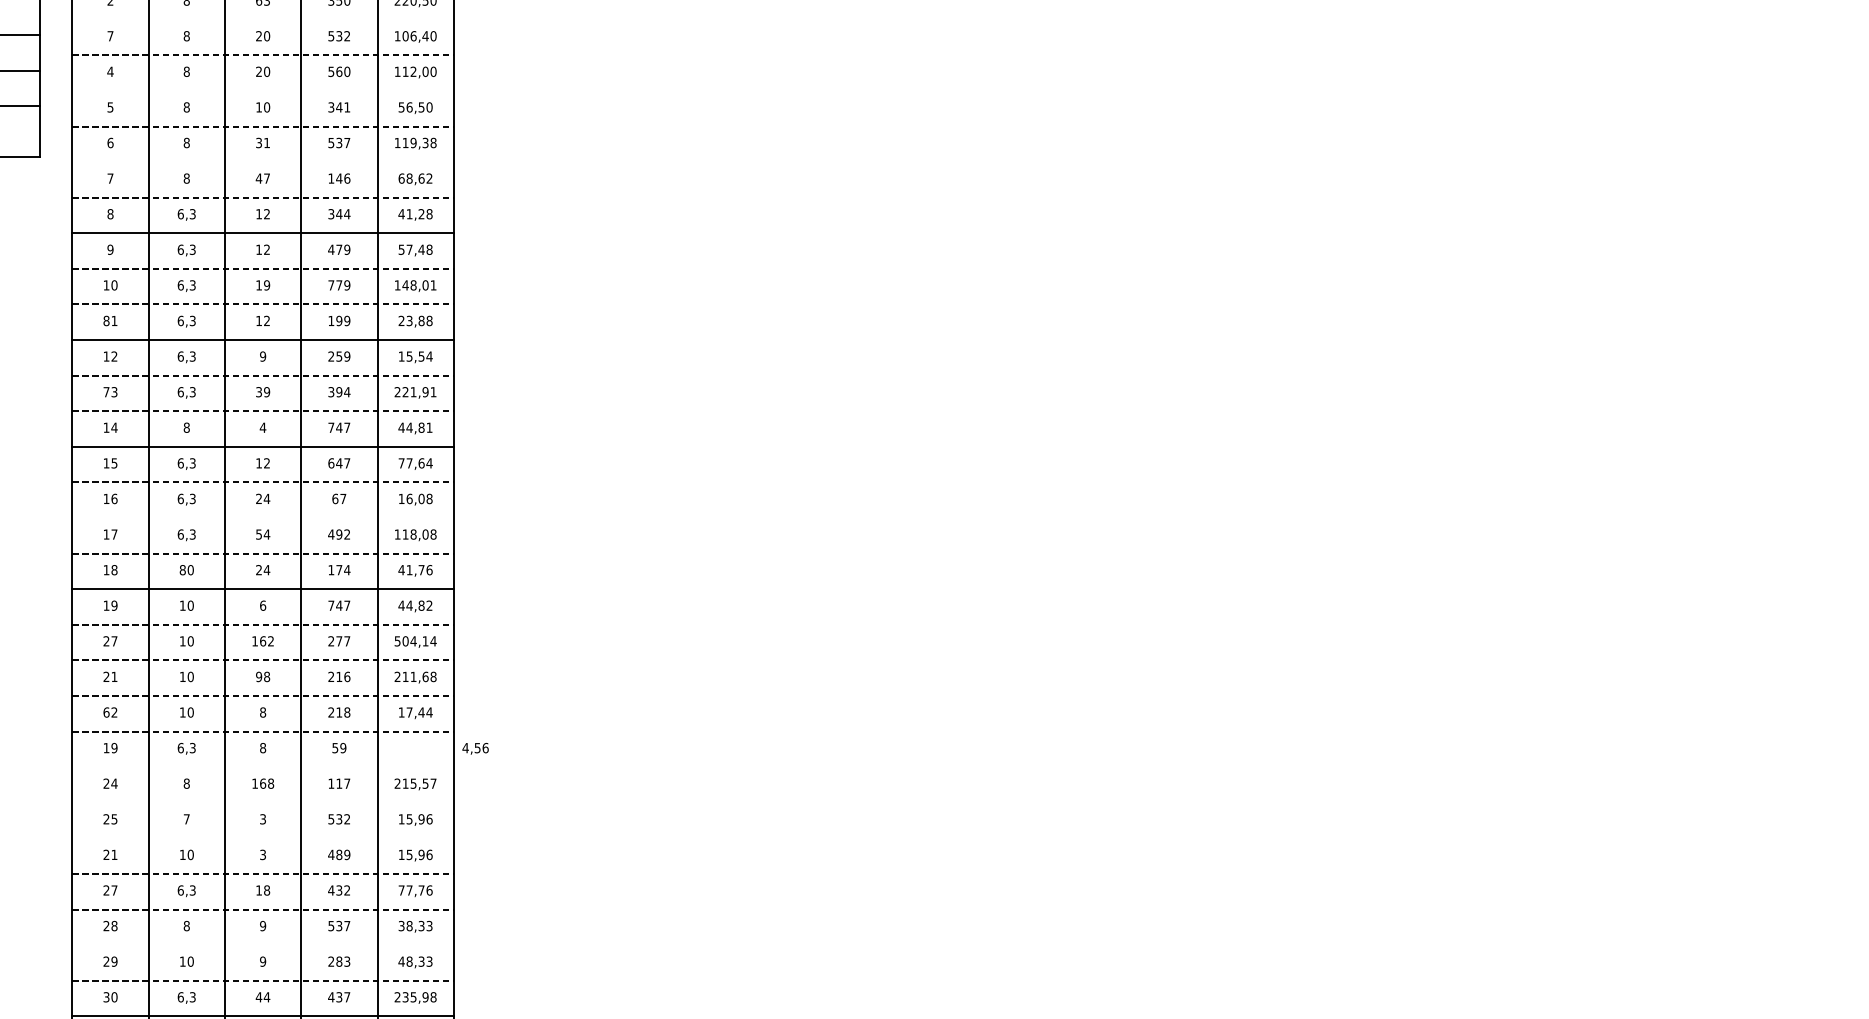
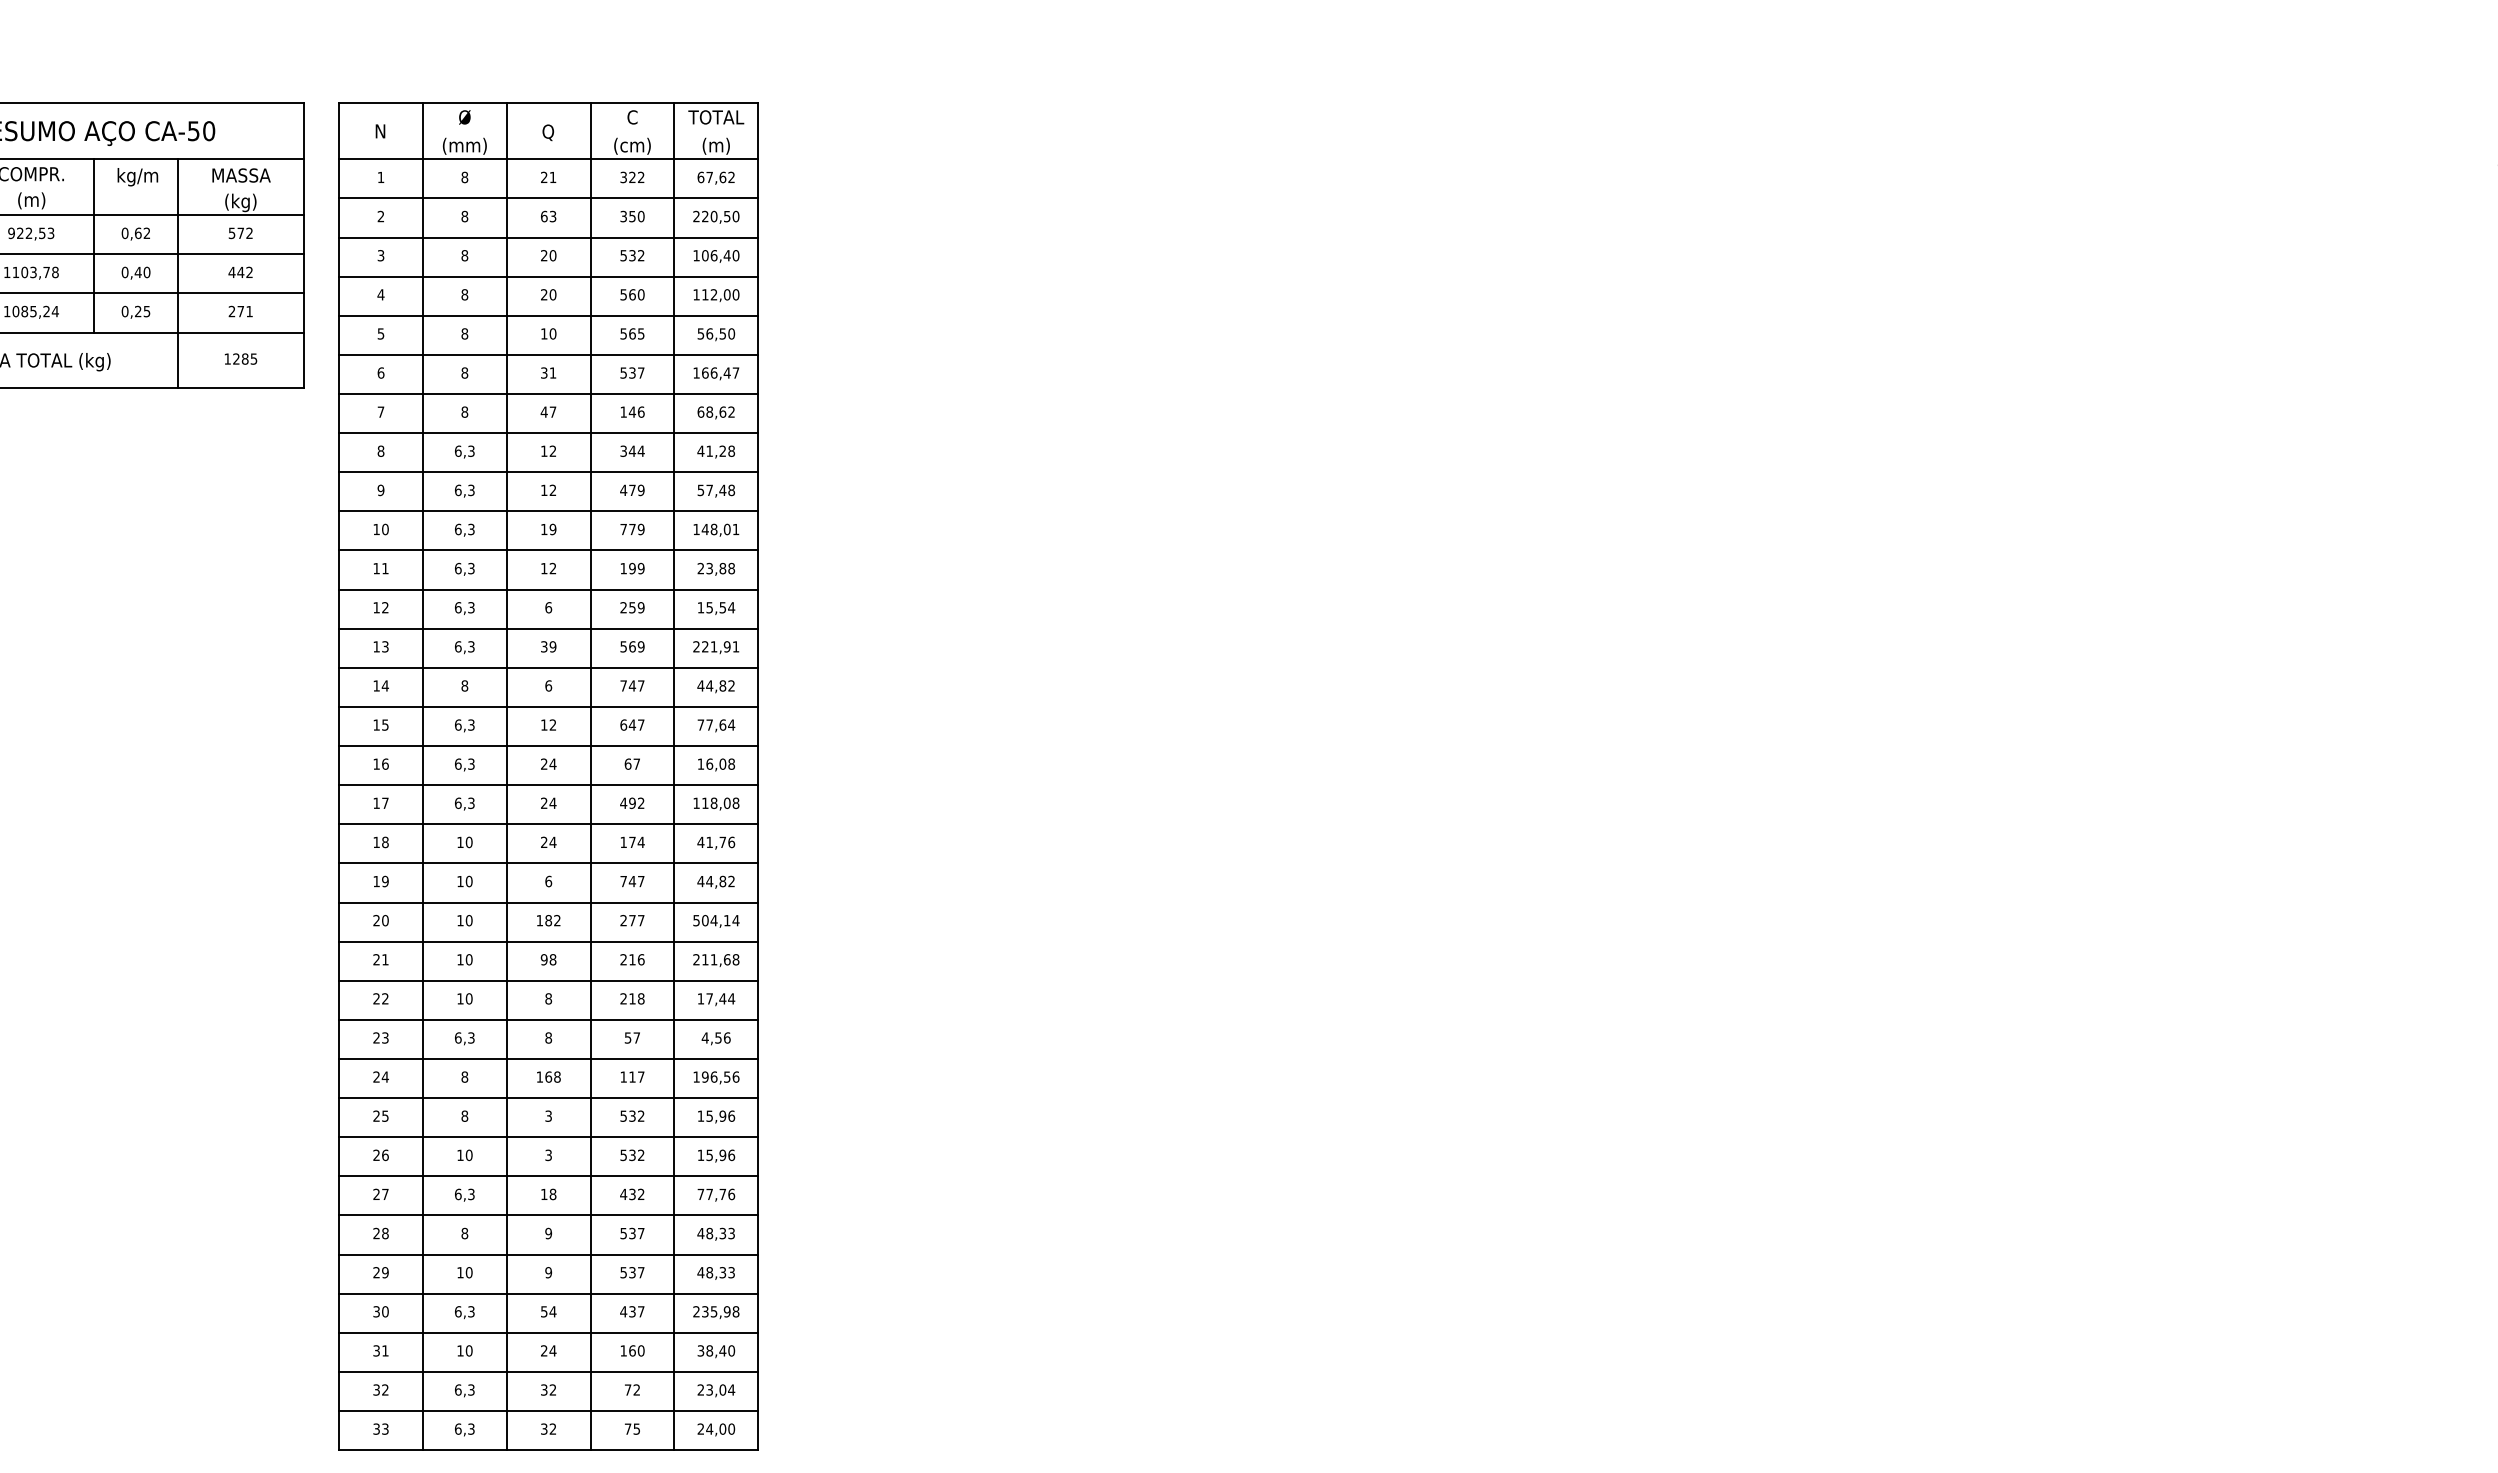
line: (262, 19) -> (548, 237), added
text: (110, 36) -> (380, 255), 7 -> 3
line: (262, 55) -> (548, 276), dashed -> solid
line: (262, 90) -> (548, 315), added
text: (339, 107) -> (632, 333), 341 -> 565
line: (262, 126) -> (548, 354), dashed -> solid
text: (419, 142) -> (720, 372), 119,38 -> 166,47
line: (262, 162) -> (548, 394), added
line: (262, 198) -> (548, 433), dashed -> solid
line: (262, 269) -> (548, 511), dashed -> solid
line: (262, 304) -> (548, 550), dashed -> solid
text: (106, 320) -> (376, 568), 81 -> 11
text: (262, 356) -> (548, 607), 9 -> 6
line: (262, 375) -> (548, 628), dashed -> solid
text: (106, 391) -> (376, 646), 73 -> 13
text: (339, 391) -> (632, 646), 394 -> 569
line: (262, 410) -> (548, 667), dashed -> solid
text: (262, 427) -> (548, 685), 4 -> 6
text: (429, 427) -> (731, 685), 44,81 -> 44,82
line: (262, 482) -> (548, 746), dashed -> solid
line: (262, 518) -> (548, 785), added
text: (259, 534) -> (544, 803), 54 -> 24
line: (262, 553) -> (548, 824), dashed -> solid
text: (182, 570) -> (460, 842), 80 -> 10
line: (262, 624) -> (548, 902), dashed -> solid
text: (114, 641) -> (385, 920), 27 -> 20
text: (262, 641) -> (548, 920), 162 -> 182
line: (262, 660) -> (548, 941), dashed -> solid
line: (262, 695) -> (548, 980), dashed -> solid
text: (106, 712) -> (376, 998), 62 -> 22
line: (262, 731) -> (548, 1019), dashed -> solid
text: (110, 747) -> (380, 1037), 19 -> 23
text: (342, 747) -> (636, 1037), 59 -> 57
text: (474, 748) -> (715, 1038), moved
line: (262, 766) -> (548, 1058), added
text: (415, 783) -> (716, 1076), 215,57 -> 196,56
line: (262, 803) -> (548, 1098), added
text: (186, 818) -> (464, 1115), 7 -> 8
line: (262, 838) -> (548, 1137), added
text: (114, 855) -> (385, 1155), 21 -> 26
text: (339, 855) -> (632, 1155), 489 -> 532
line: (262, 874) -> (548, 1176), dashed -> solid
line: (262, 909) -> (548, 1215), dashed -> solid
text: (401, 926) -> (700, 1233), 38,33 -> 48,33
line: (262, 945) -> (548, 1254), added
text: (339, 961) -> (632, 1272), 283 -> 537
line: (262, 980) -> (548, 1293), dashed -> solid
text: (258, 997) -> (543, 1311), 44 -> 54

